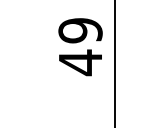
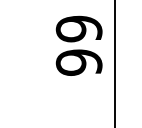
text: (80, 62) -> (79, 62), 49 -> 99

